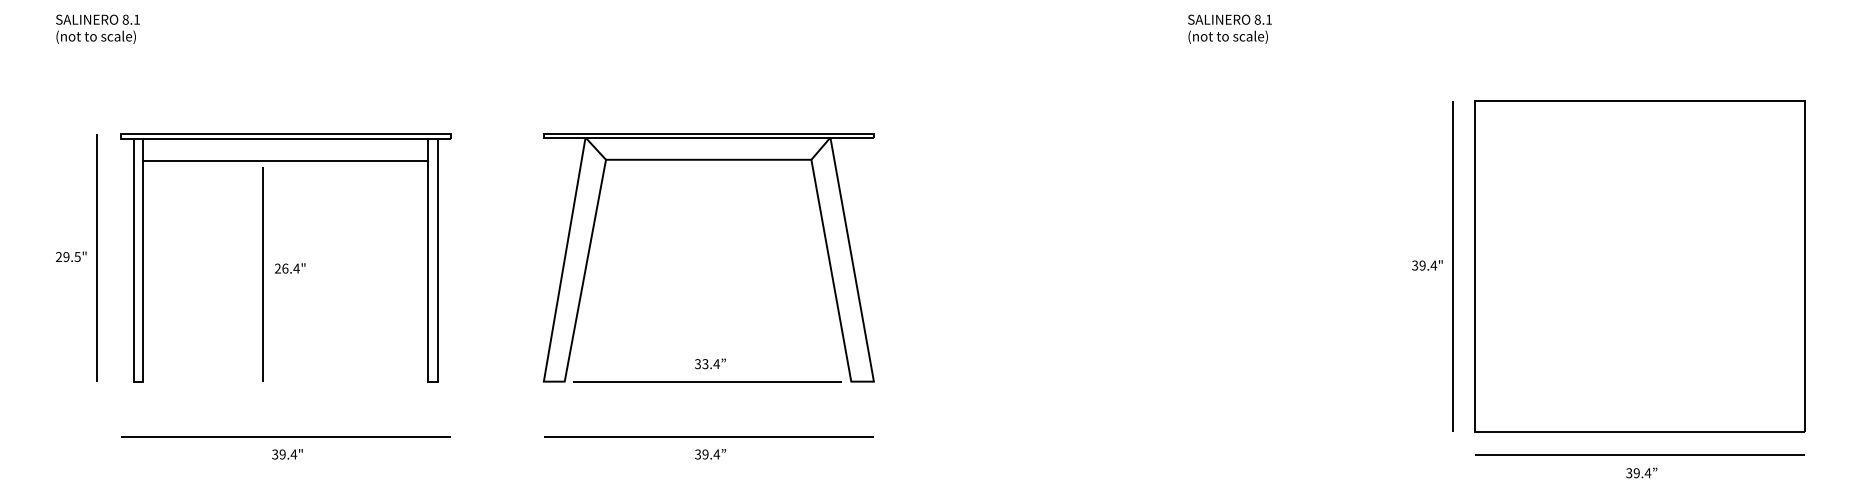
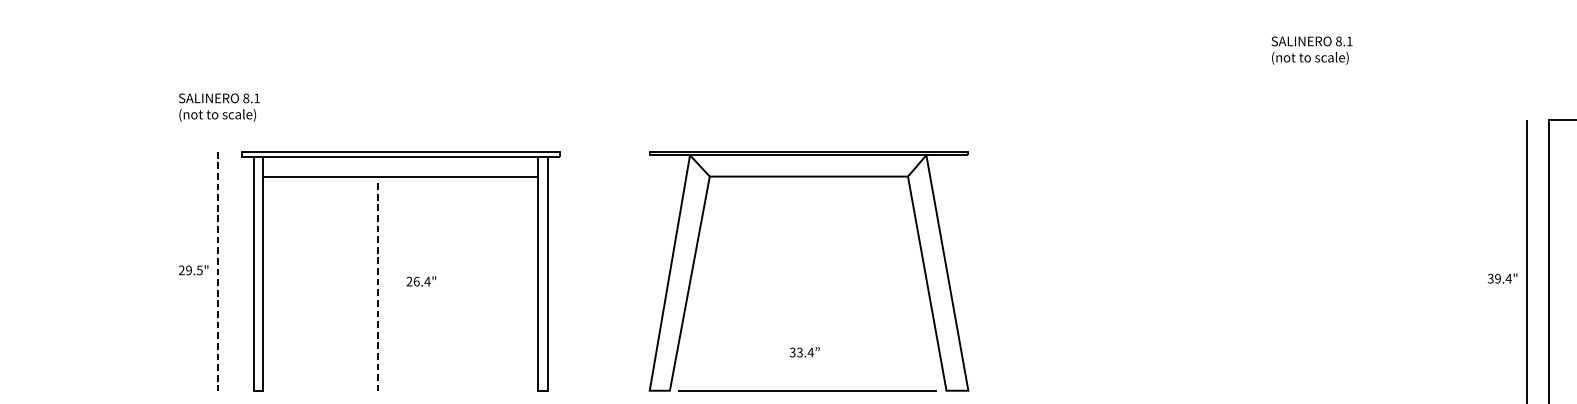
text: (97, 28) -> (218, 106), moved
line: (96, 257) -> (217, 270), solid -> dashed
text: (289, 268) -> (420, 281), moved
line: (262, 274) -> (378, 287), solid -> dashed
text: (710, 363) -> (804, 351), moved

